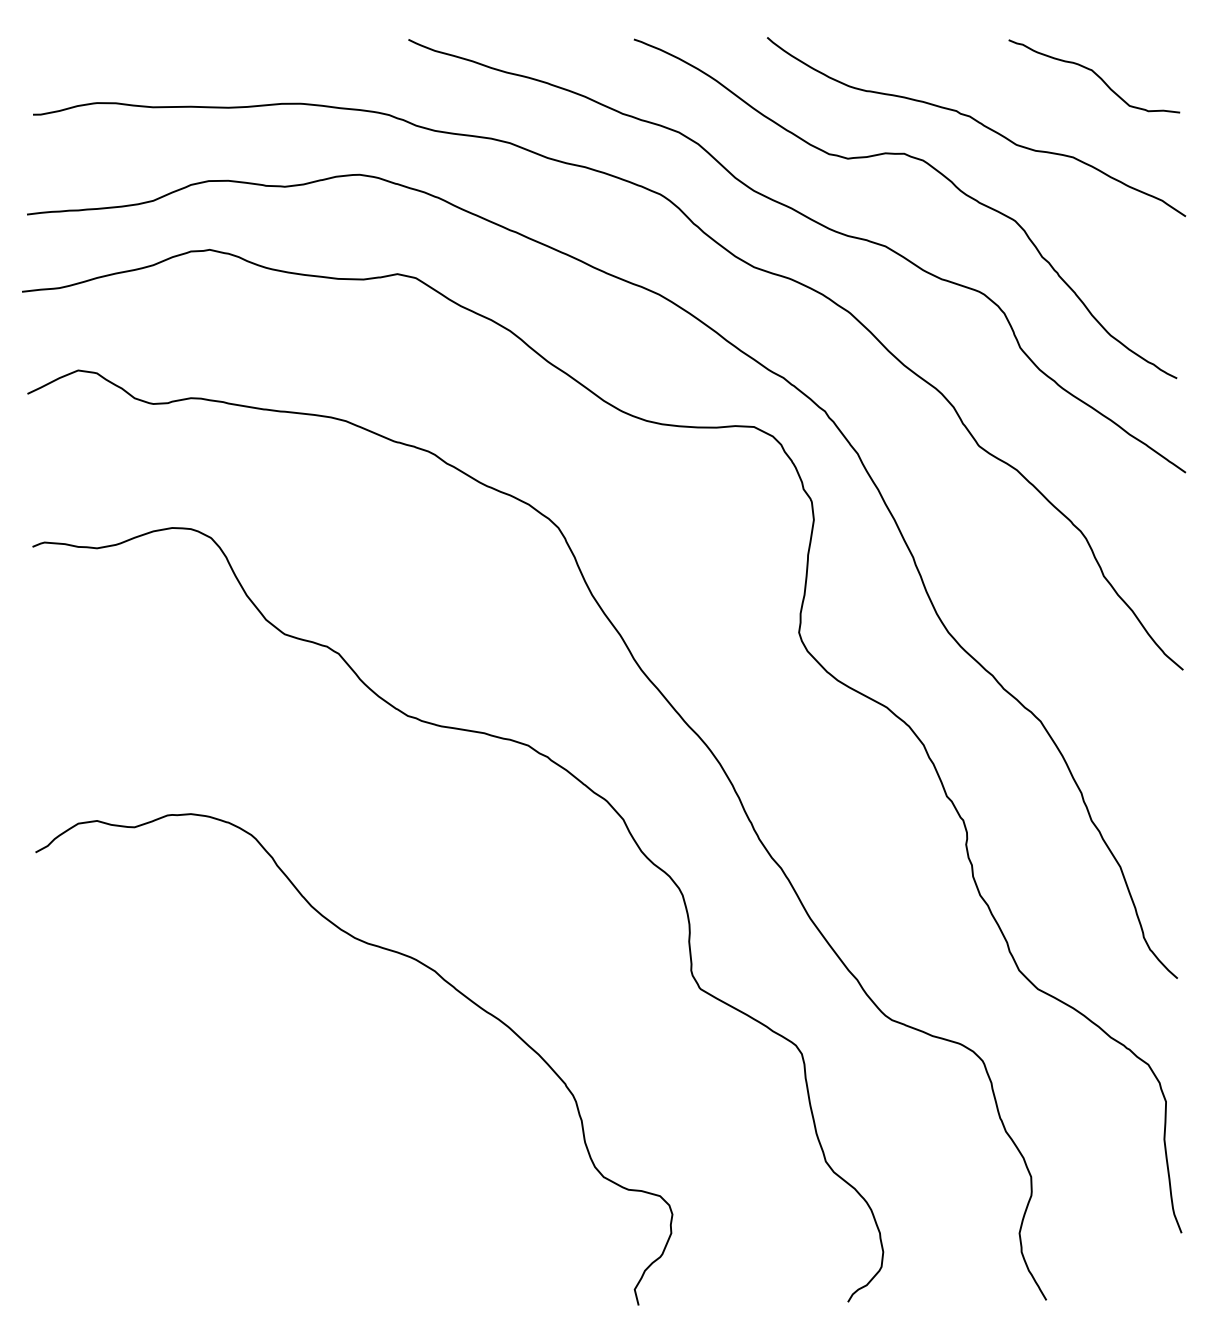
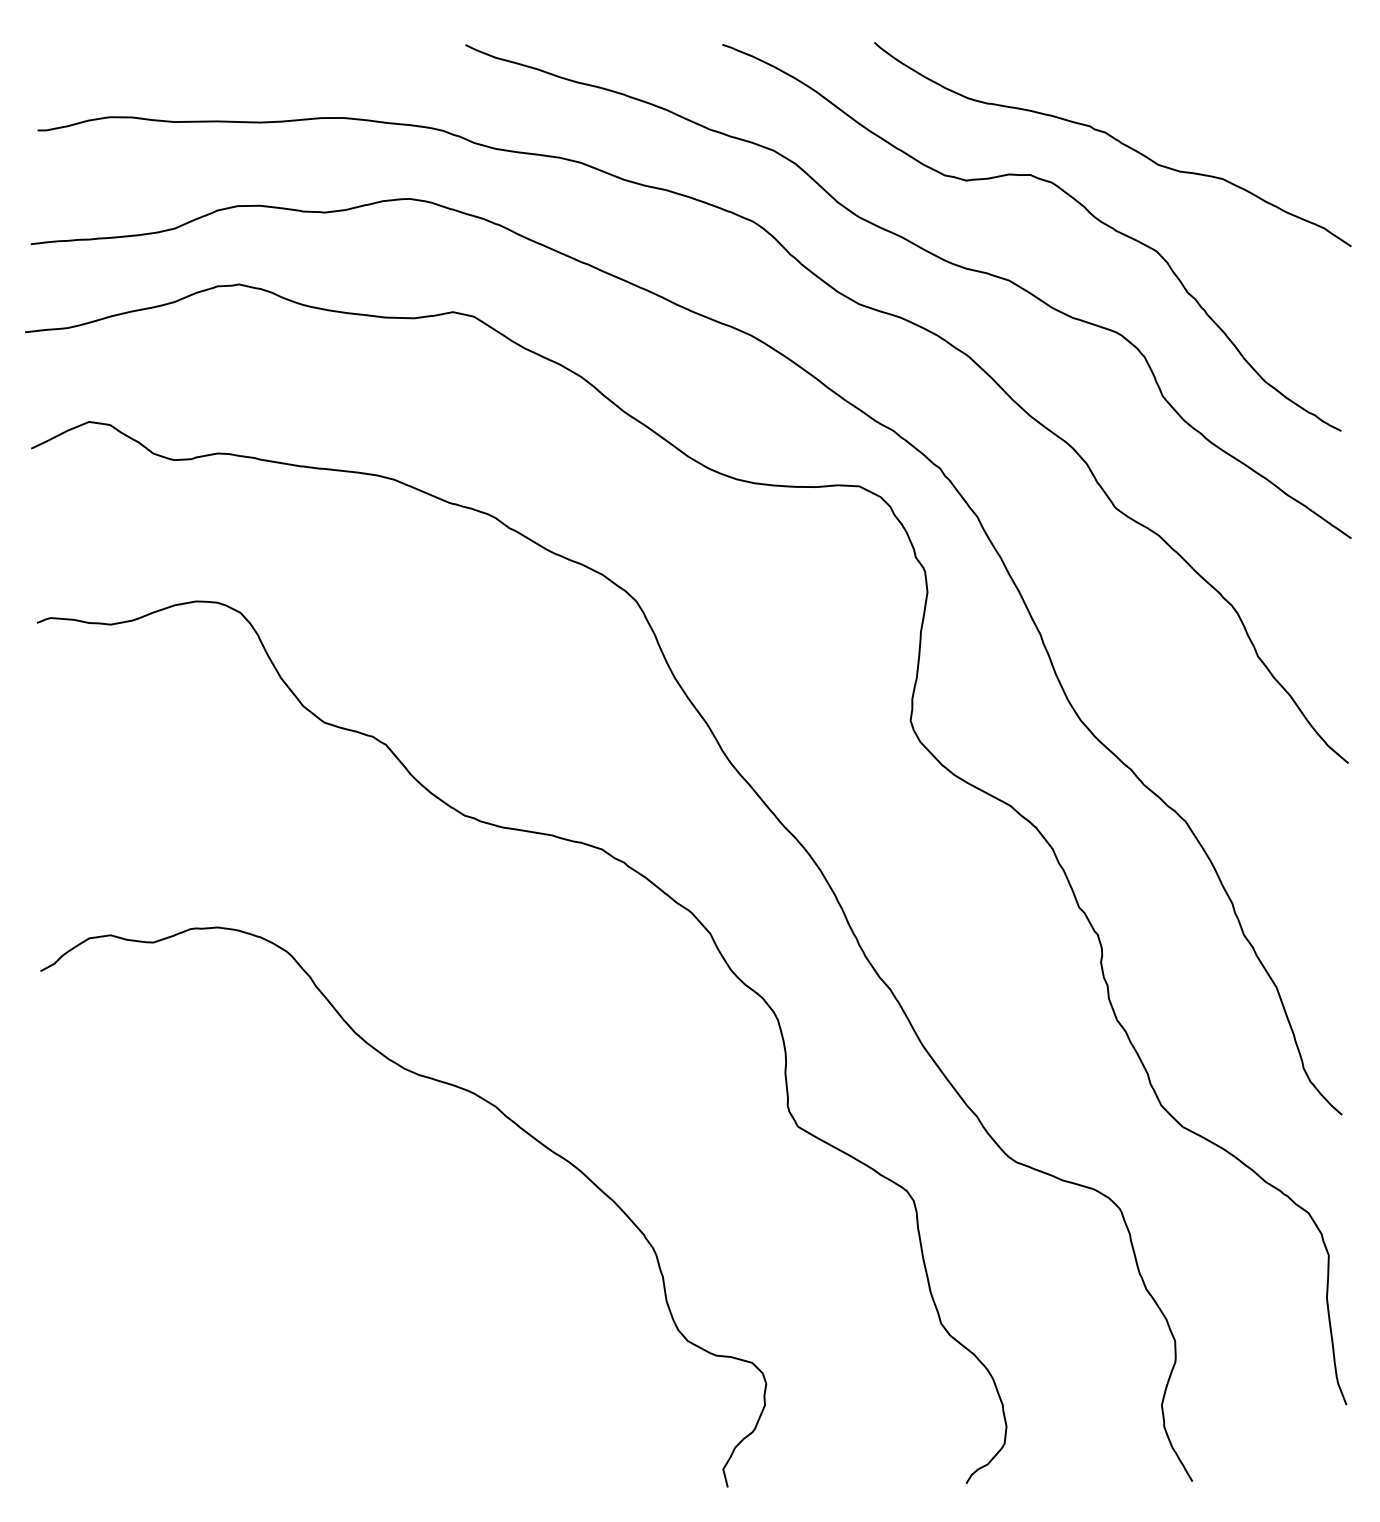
curve: (1095, 74) -> (1248, 84), removed

